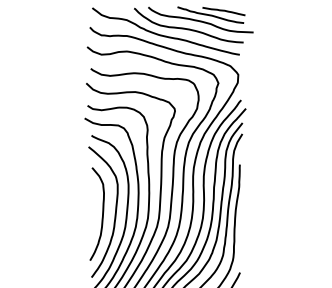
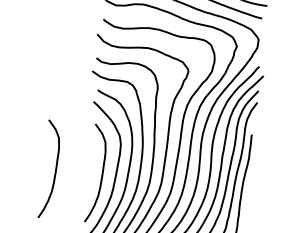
curve: (58, 213) -> (55, 169), added

